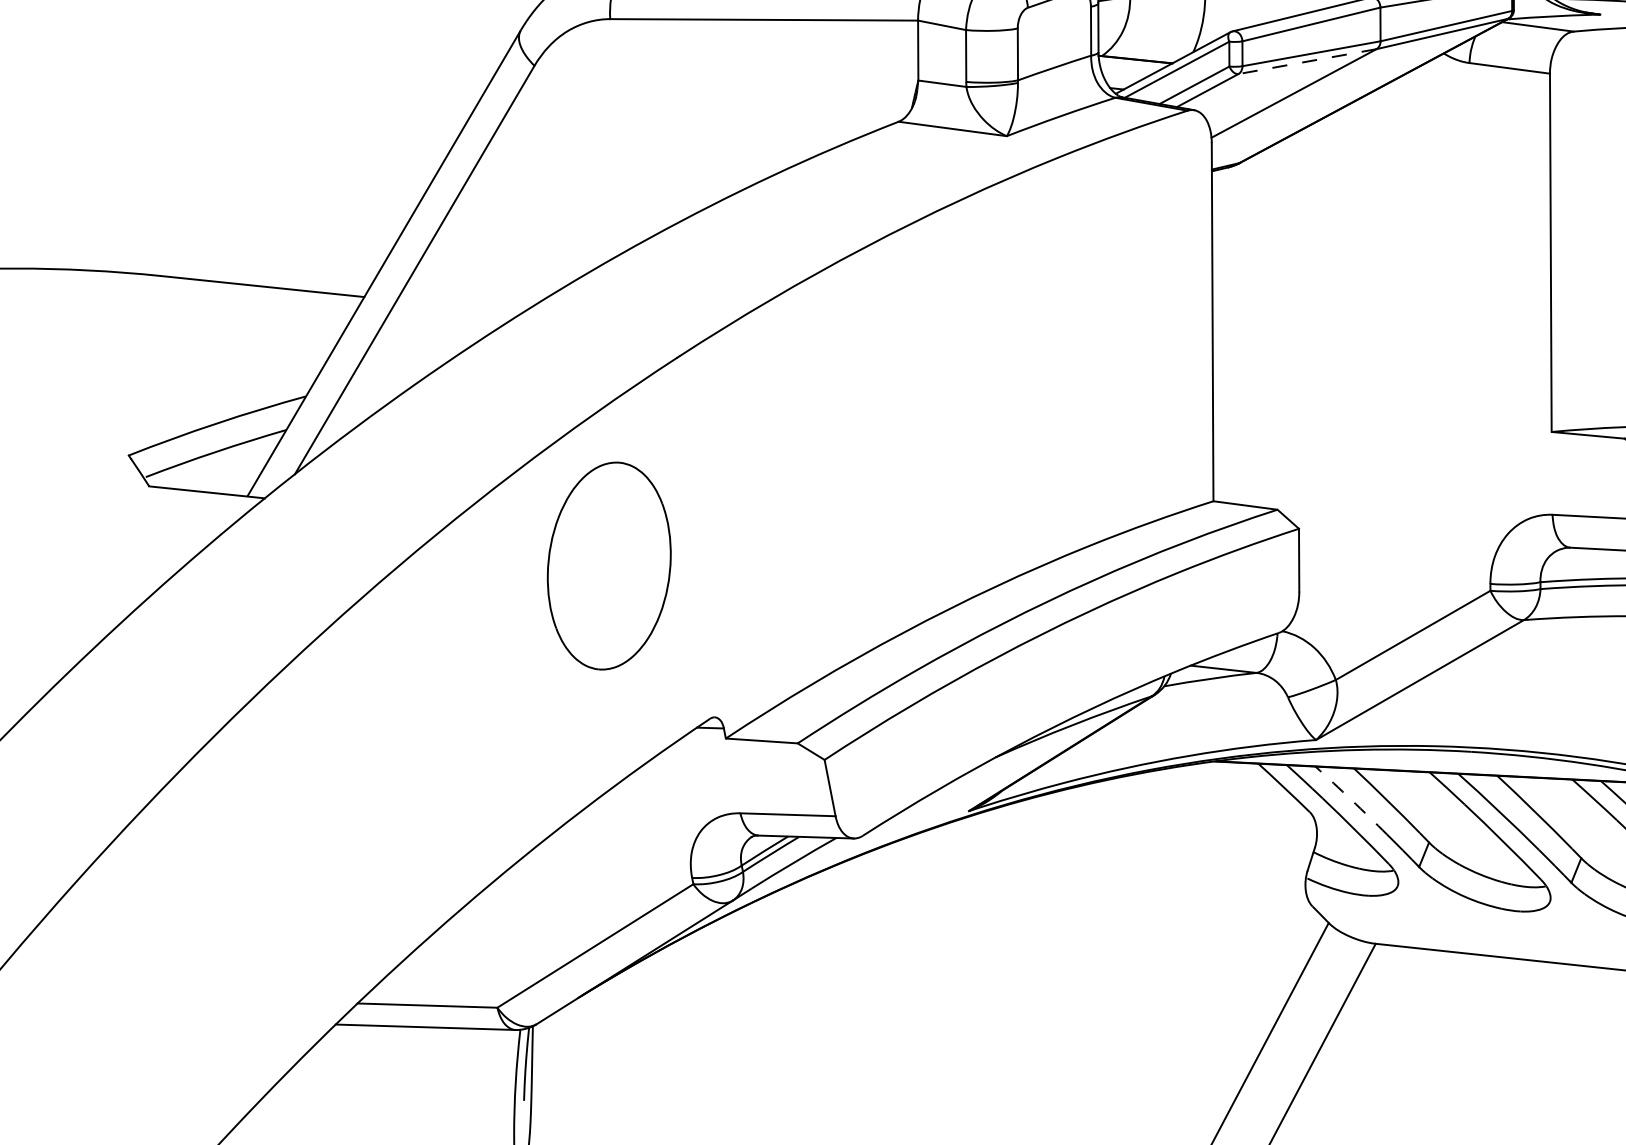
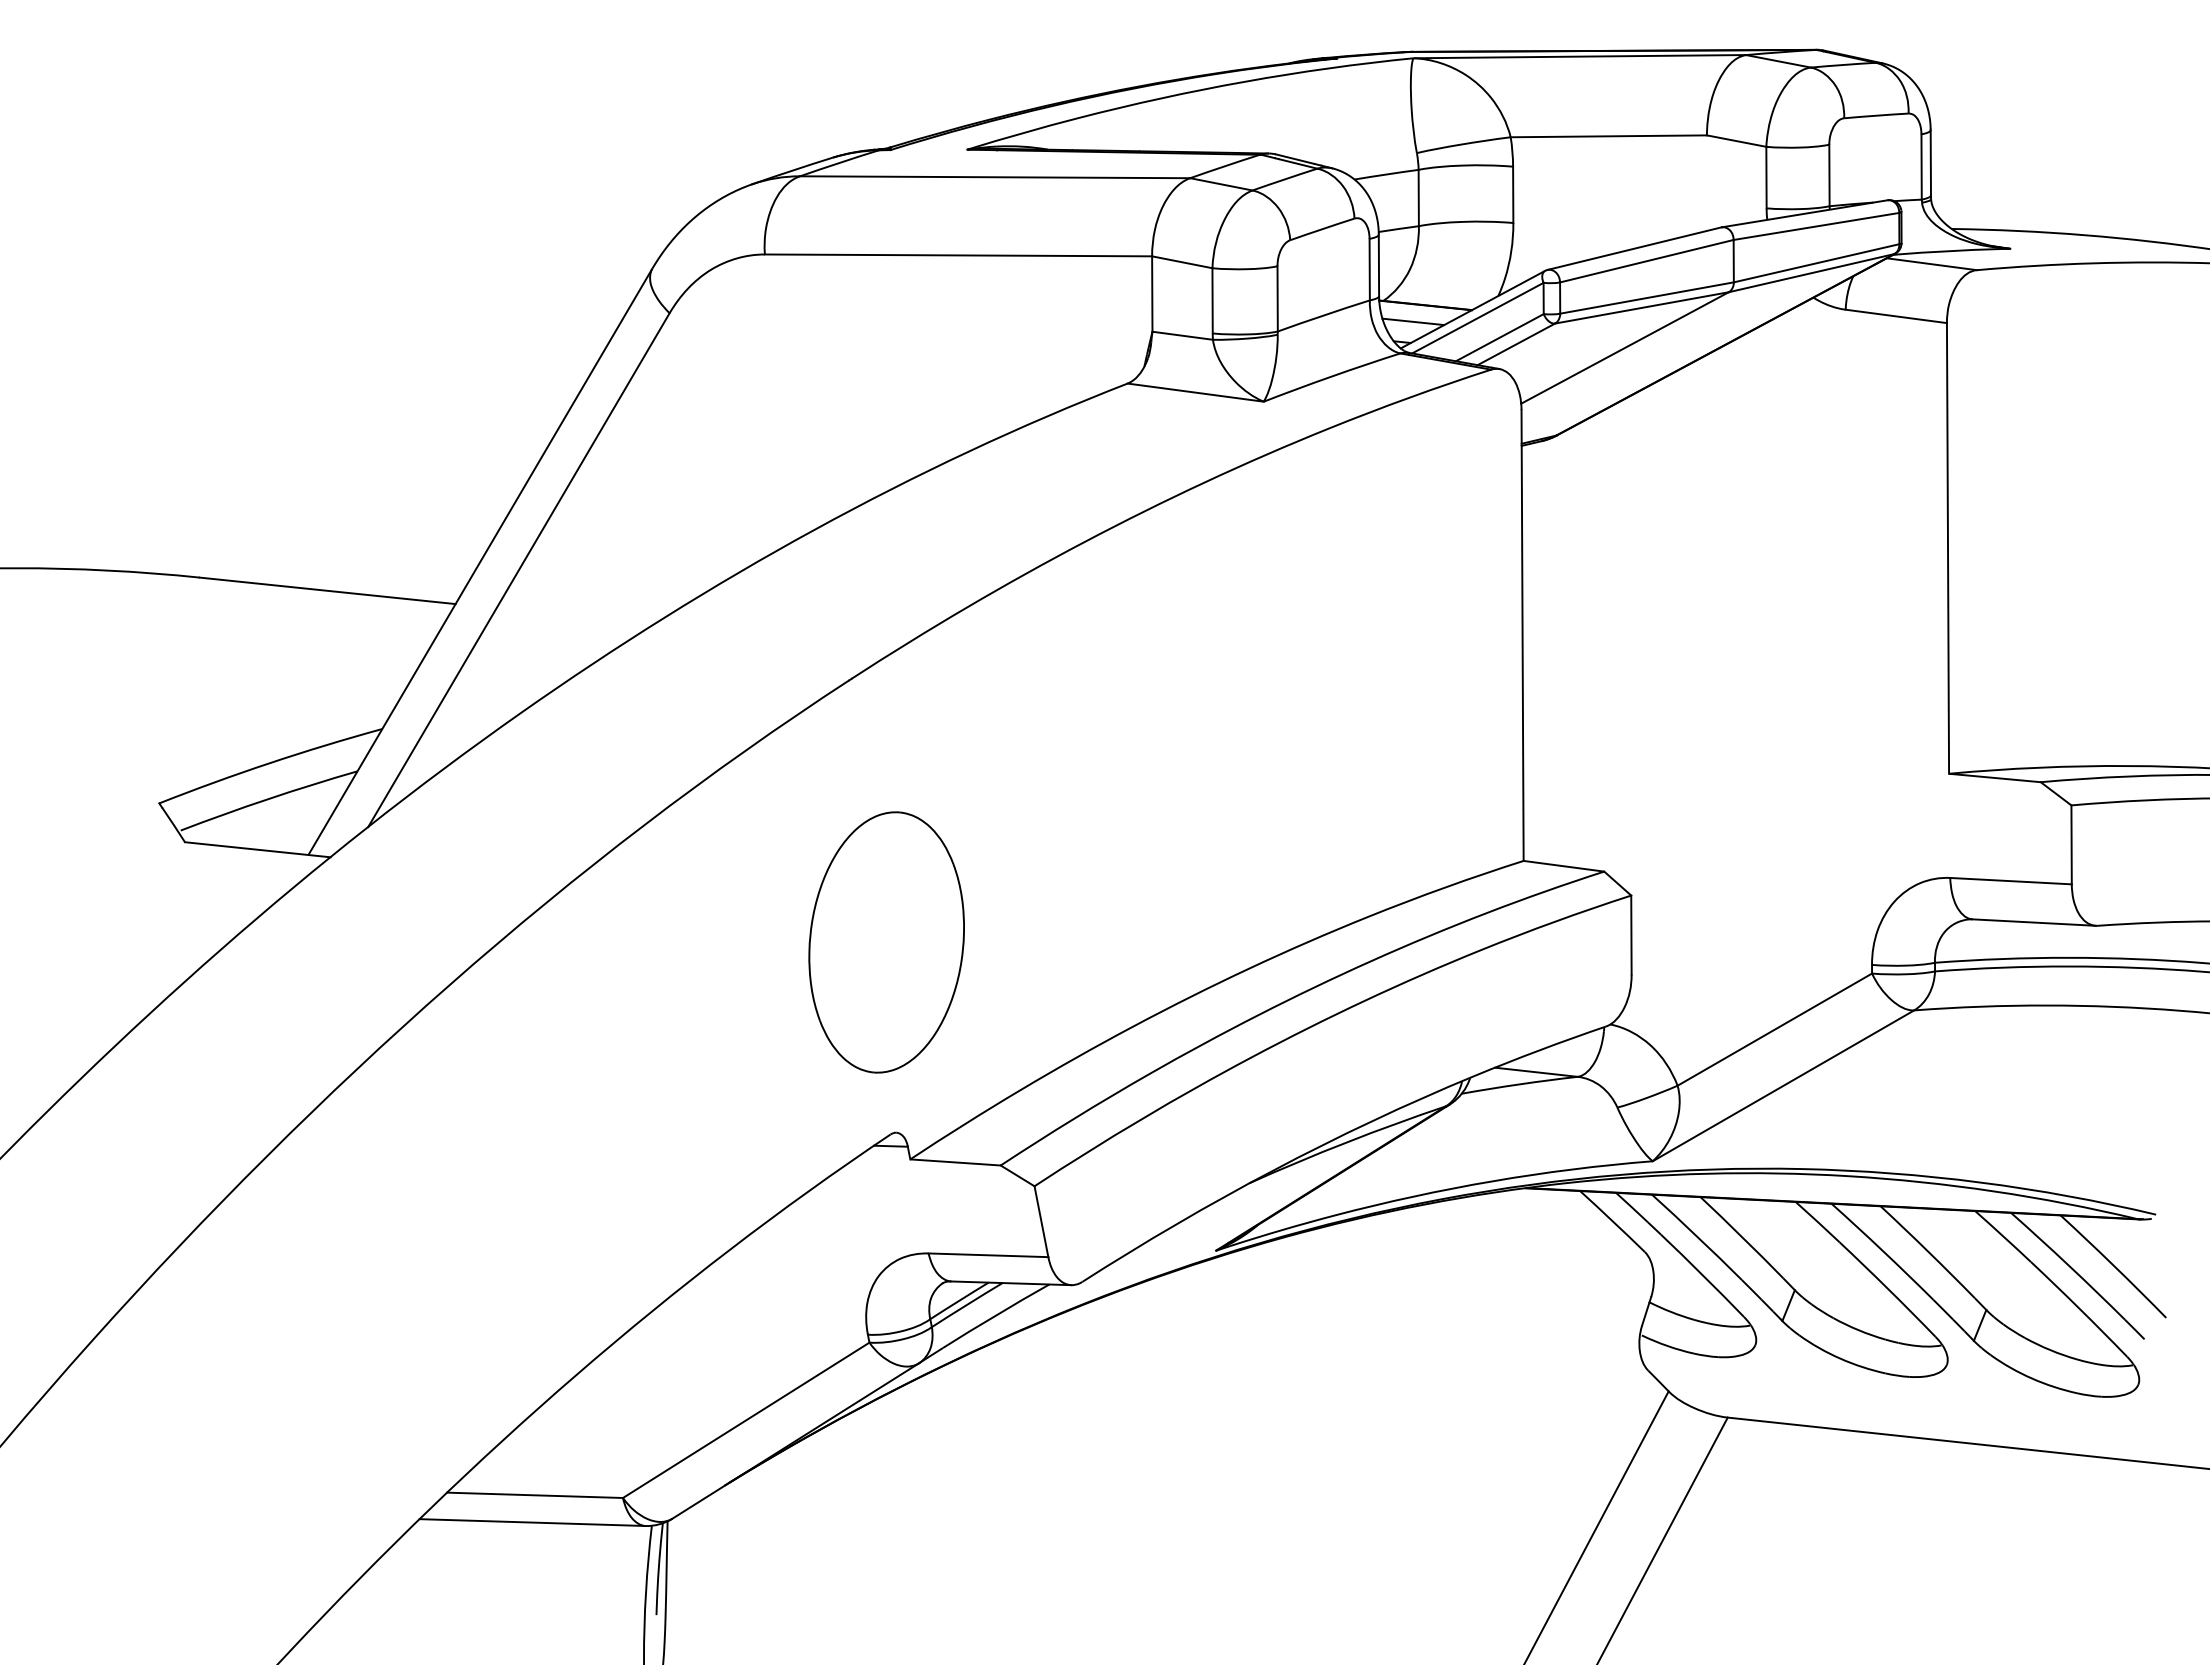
line: (1307, 62) -> (1641, 308), dashed -> solid
line: (1125, 72) -> (1413, 321), added
part: (609, 566) -> (886, 942), moved
arc: (1351, 799) -> (1697, 1236), dashed -> solid

